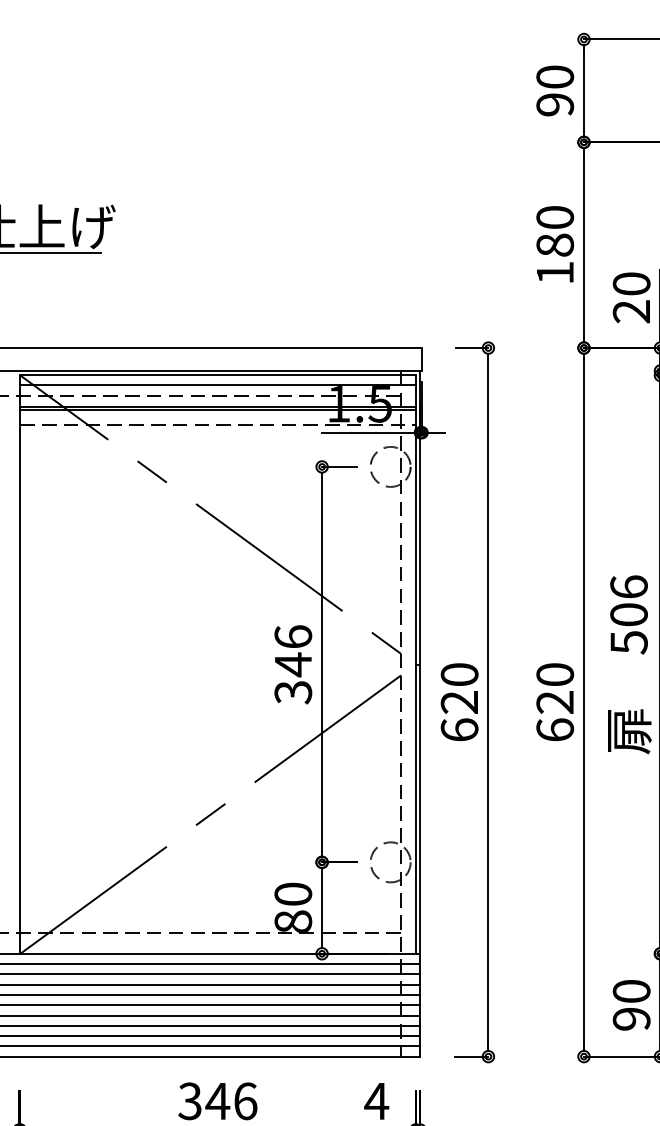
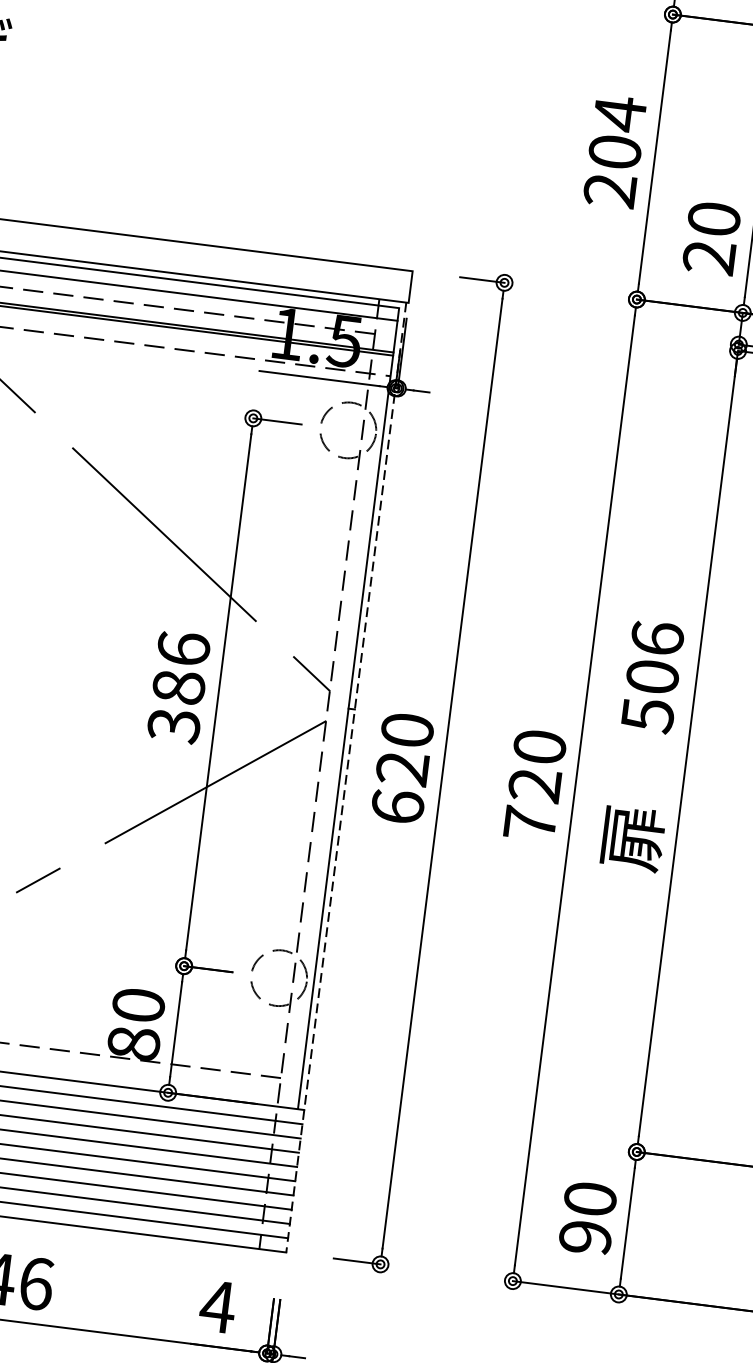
text: (555, 244) -> (615, 151), 180 -> 204
text: (293, 664) -> (179, 687), 346 -> 386
line: (420, 713) -> (346, 777), solid -> dashed
text: (555, 729) -> (530, 822), 620 -> 720

